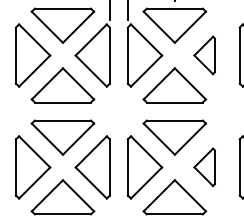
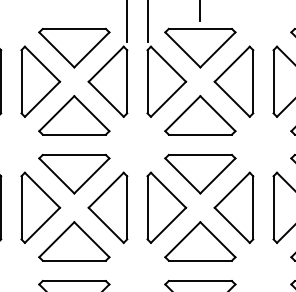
part: (204, 55) -> (233, 81), size x1.67
part: (204, 167) -> (233, 207), size x1.67

